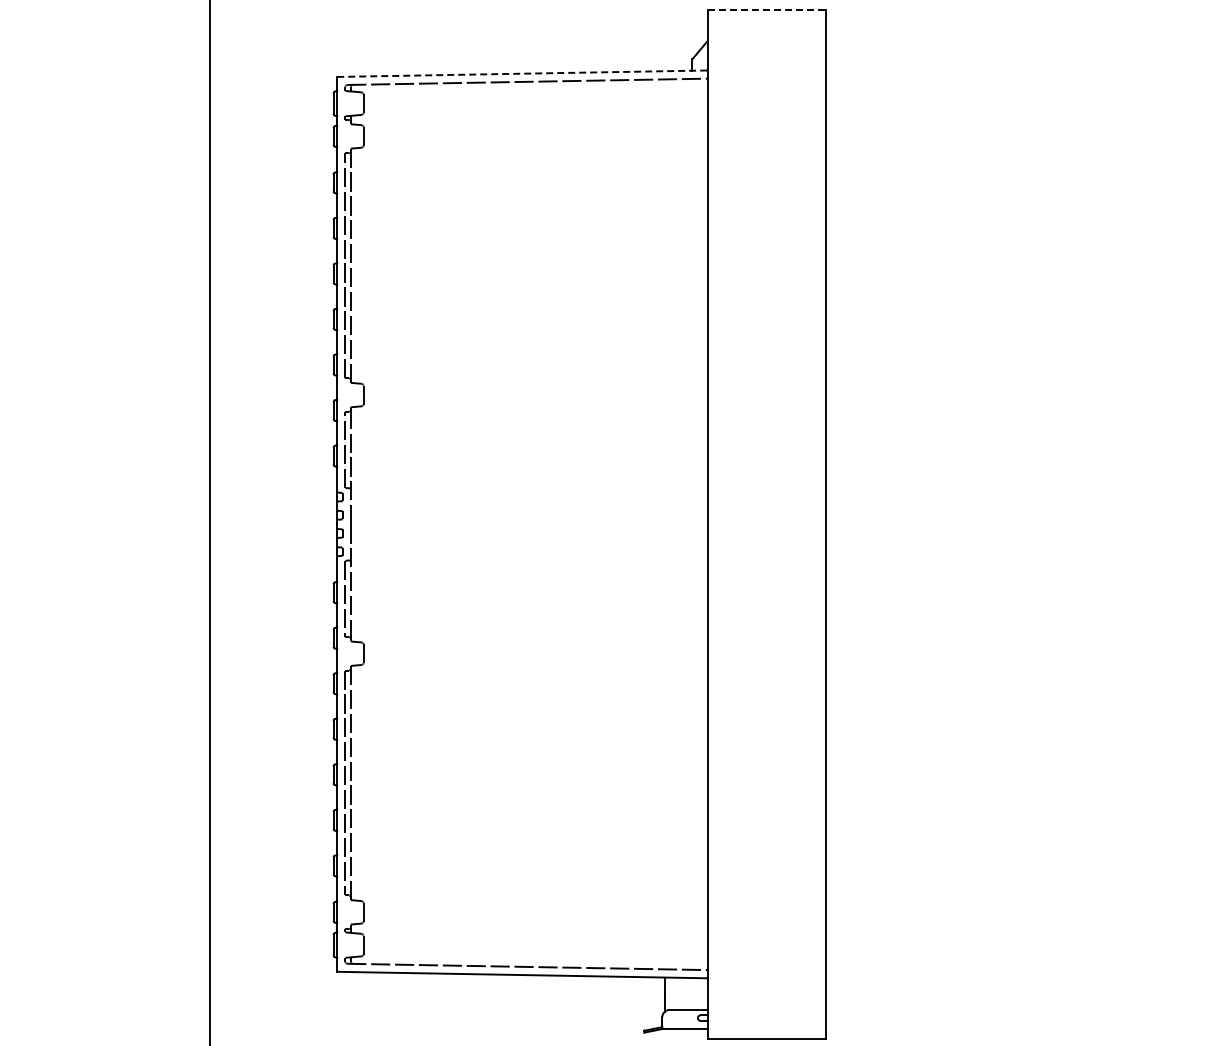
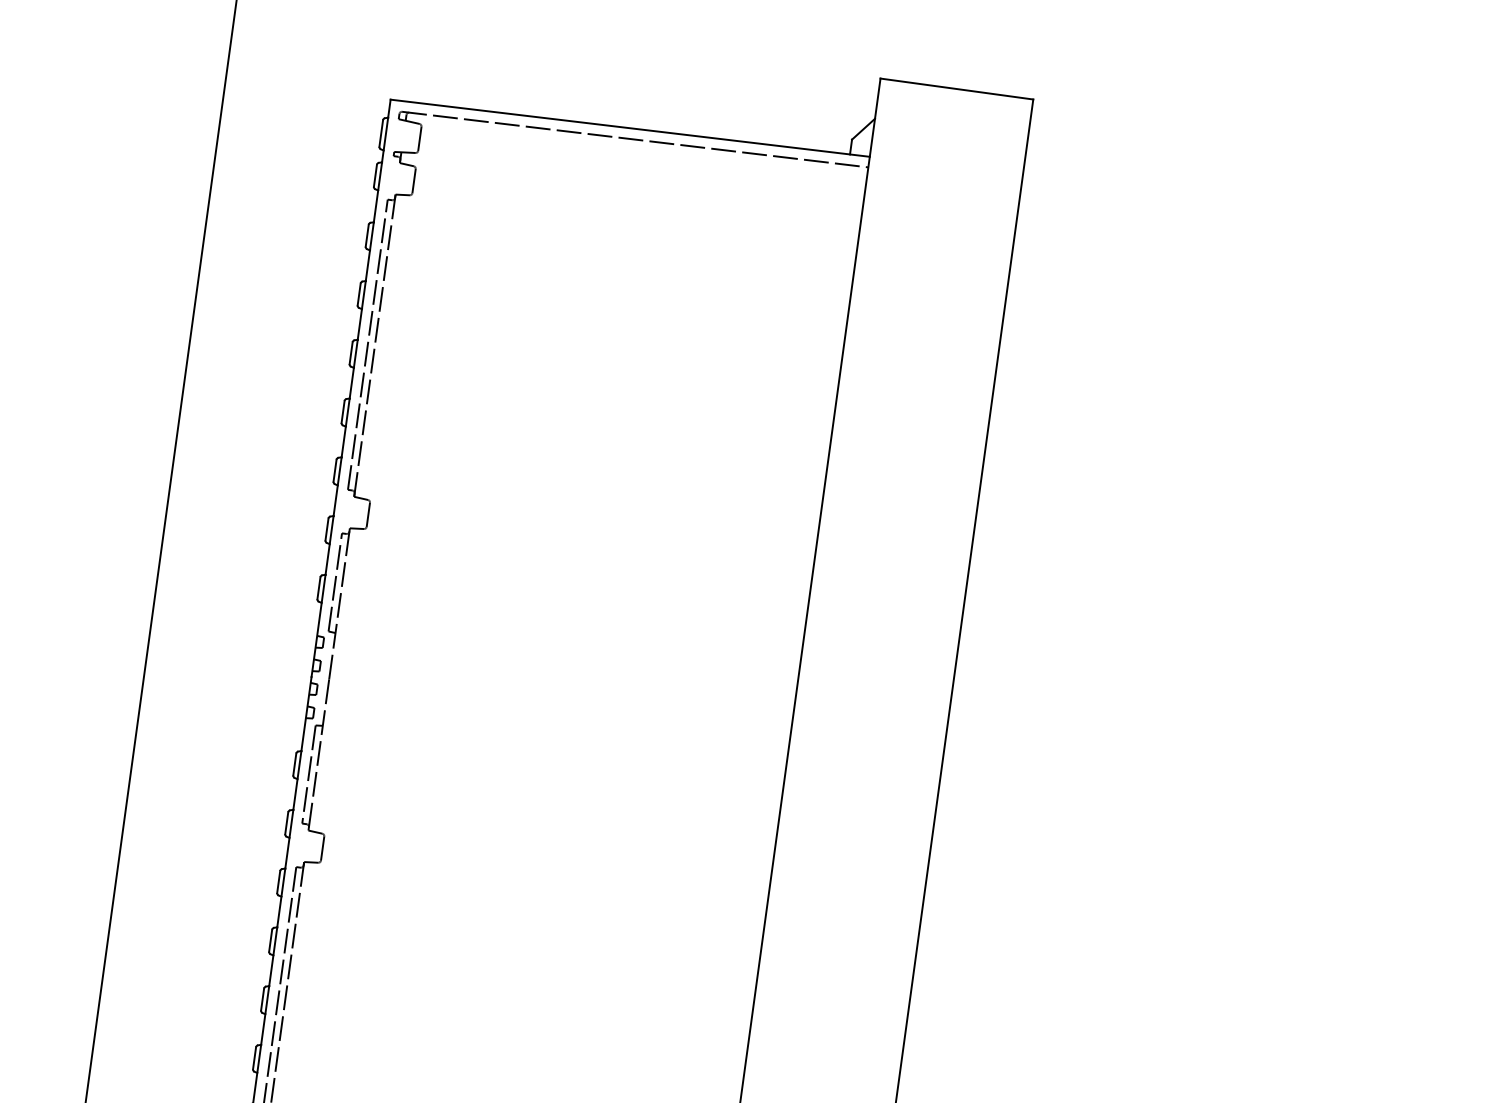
line: (767, 9) -> (957, 88), dashed -> solid
line: (522, 73) -> (630, 127), dashed -> solid

